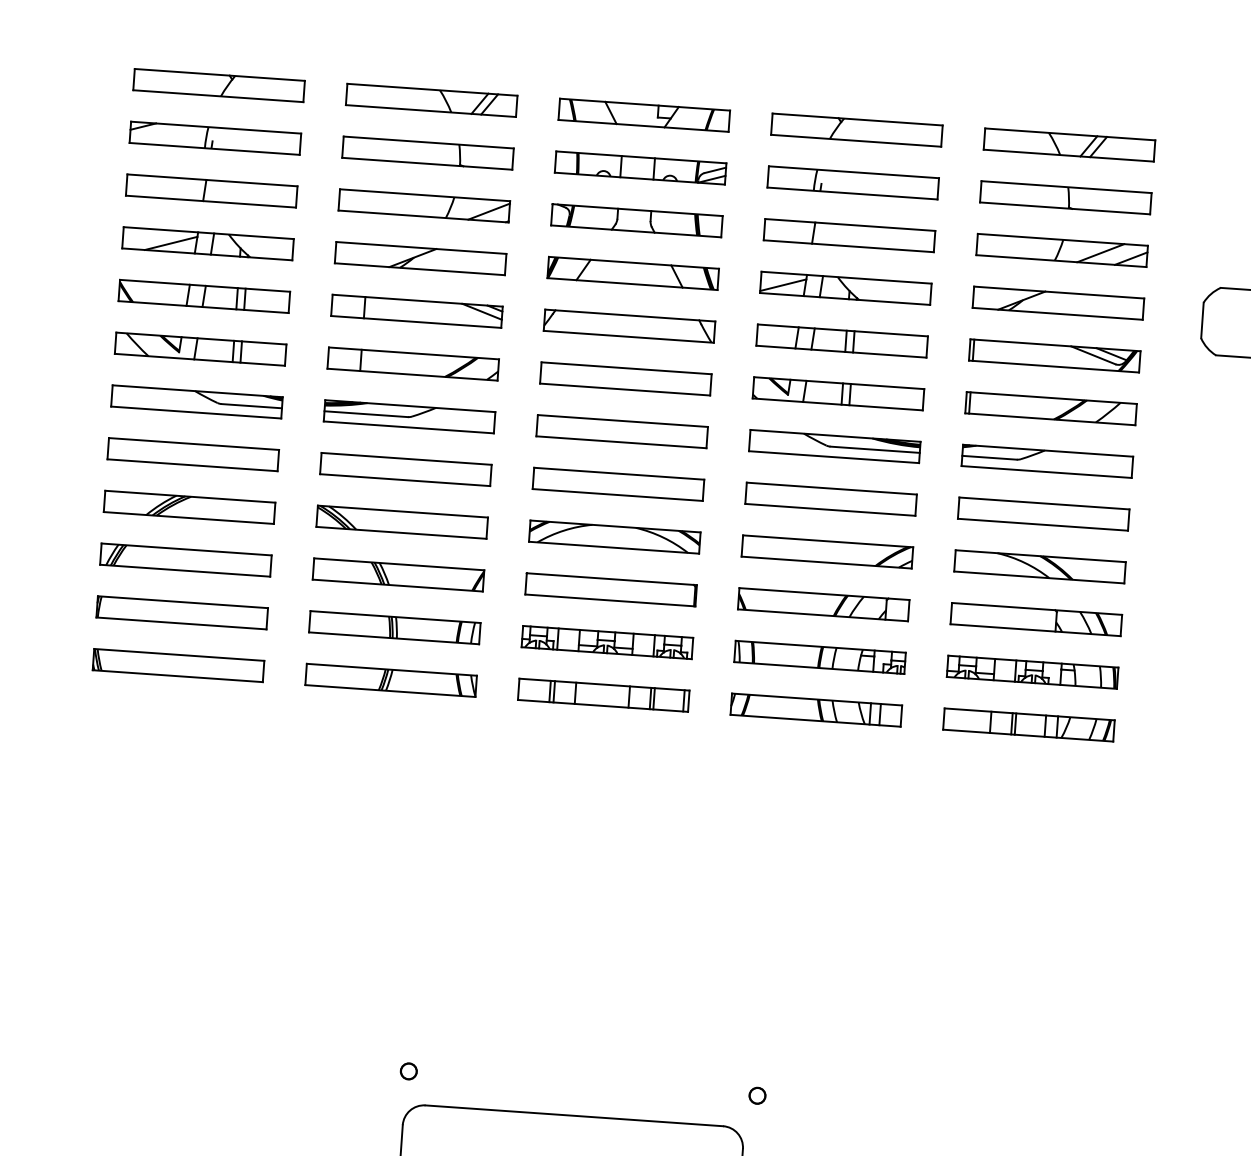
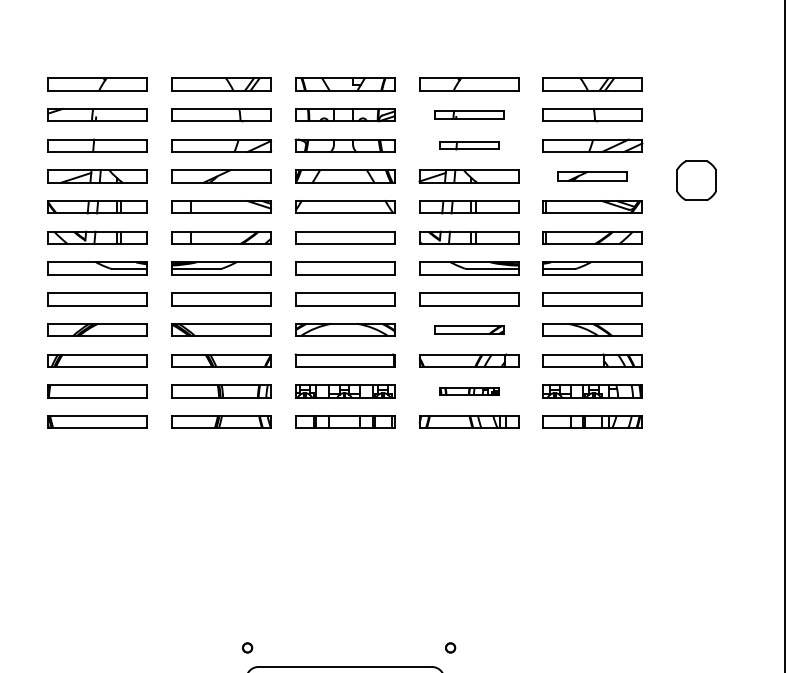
part: (854, 181) -> (469, 114), size x0.7
part: (850, 235) -> (469, 145), size x0.6
part: (1057, 303) -> (592, 176), size x0.7
part: (828, 551) -> (469, 329), size x0.7
part: (820, 657) -> (469, 391), size x0.6

